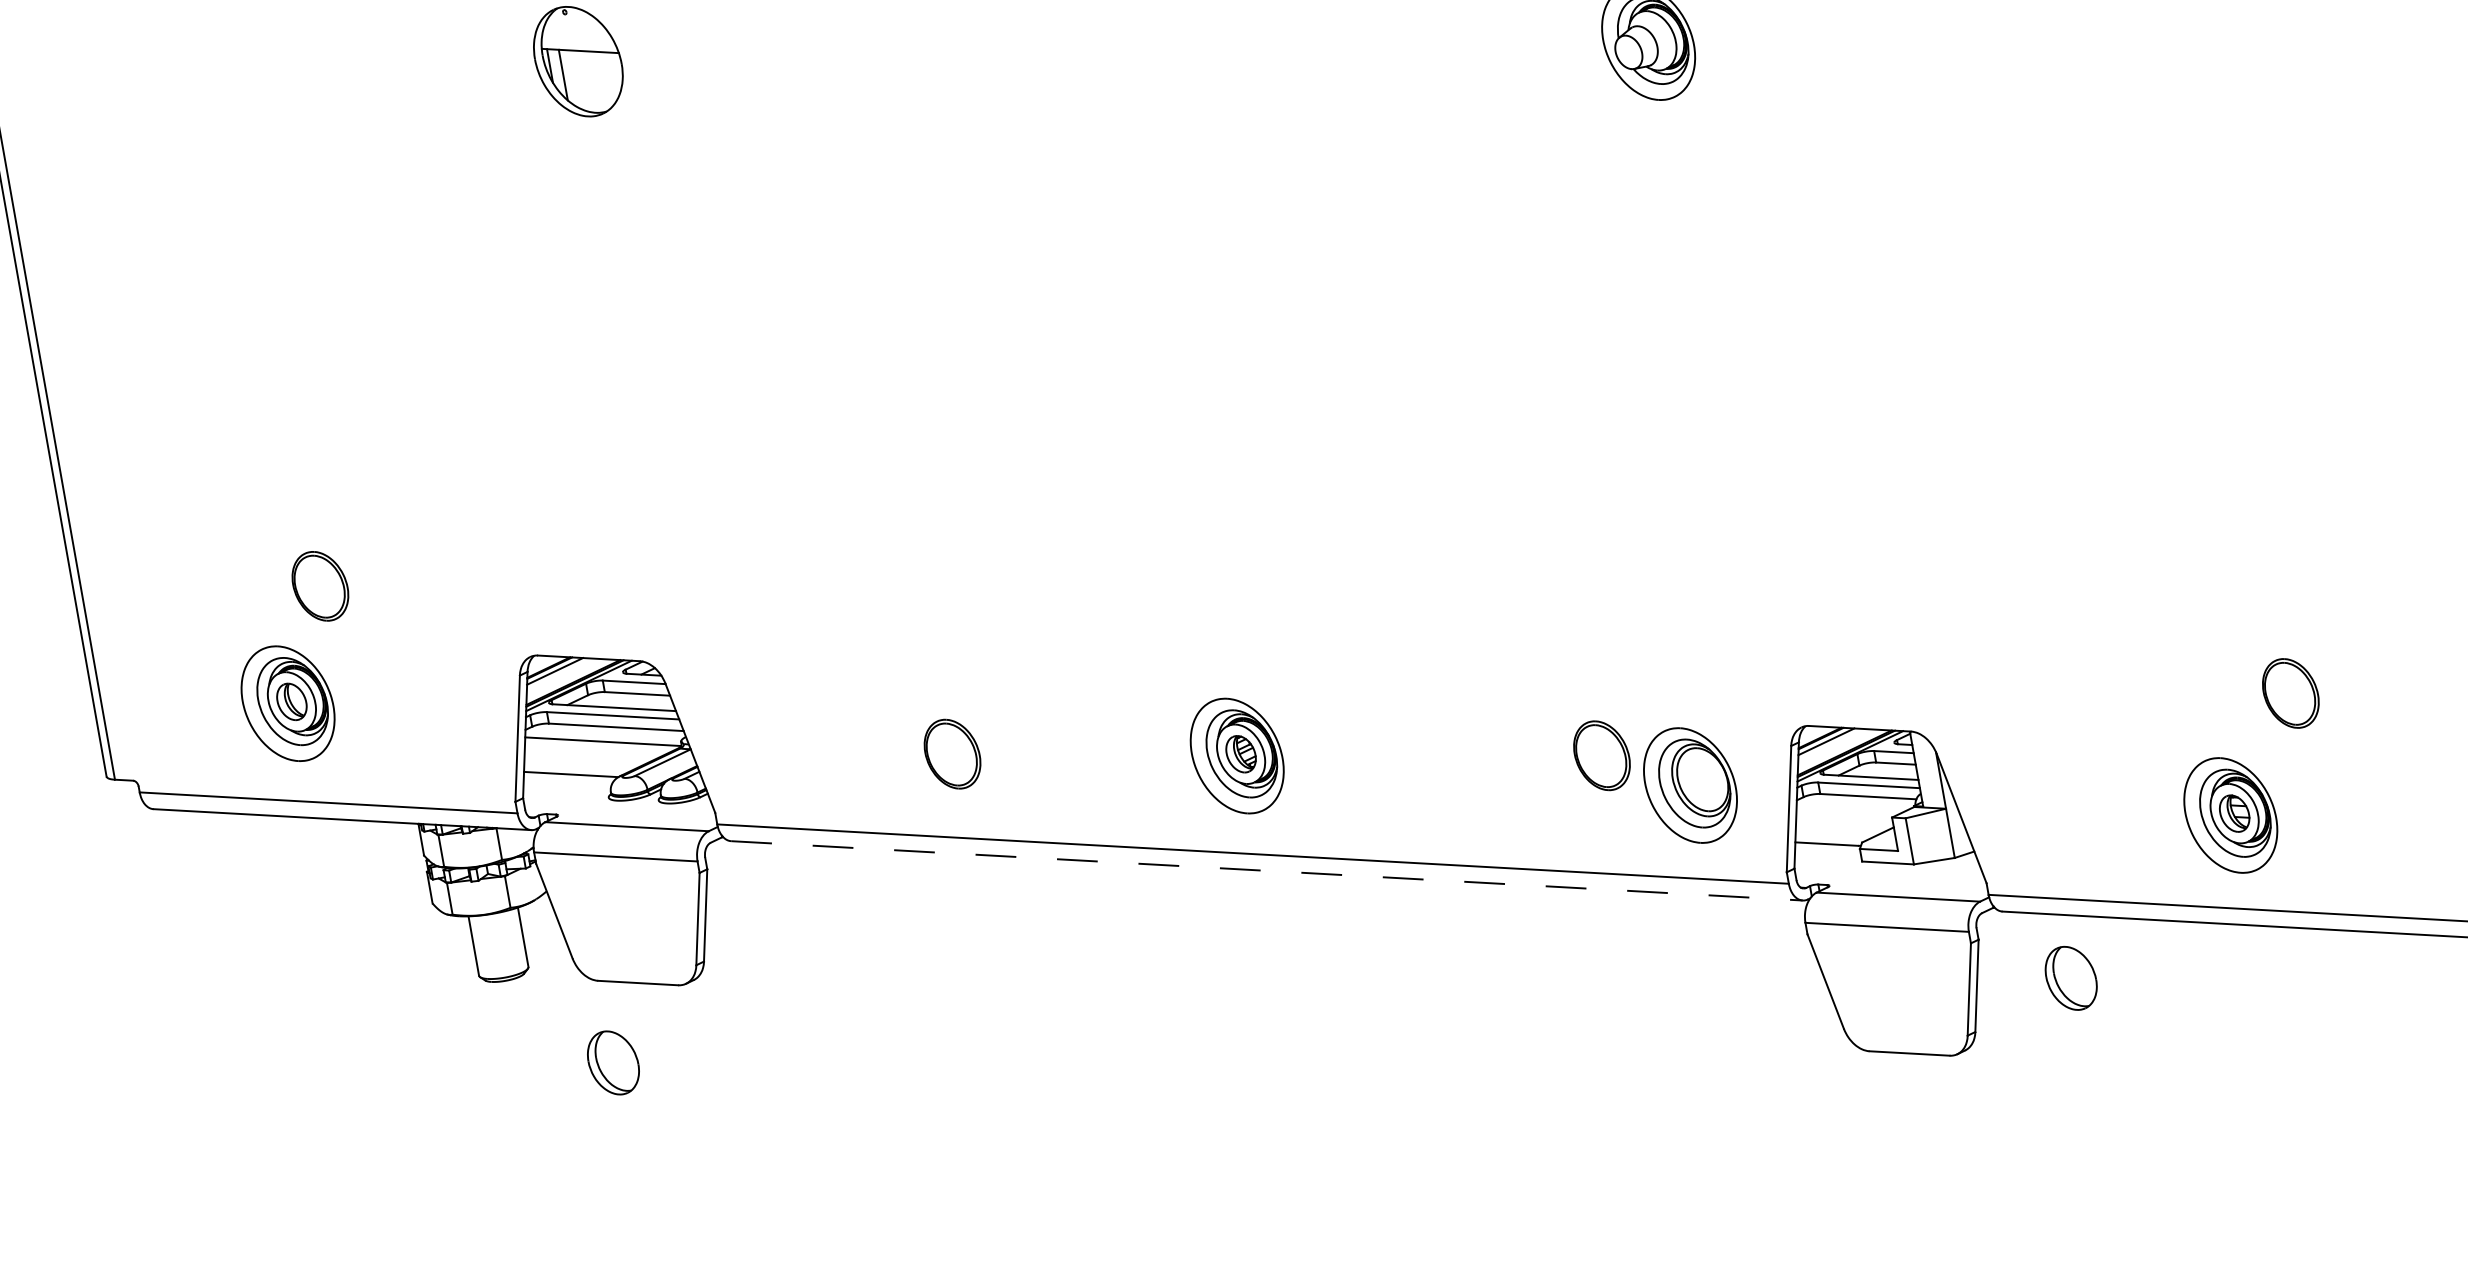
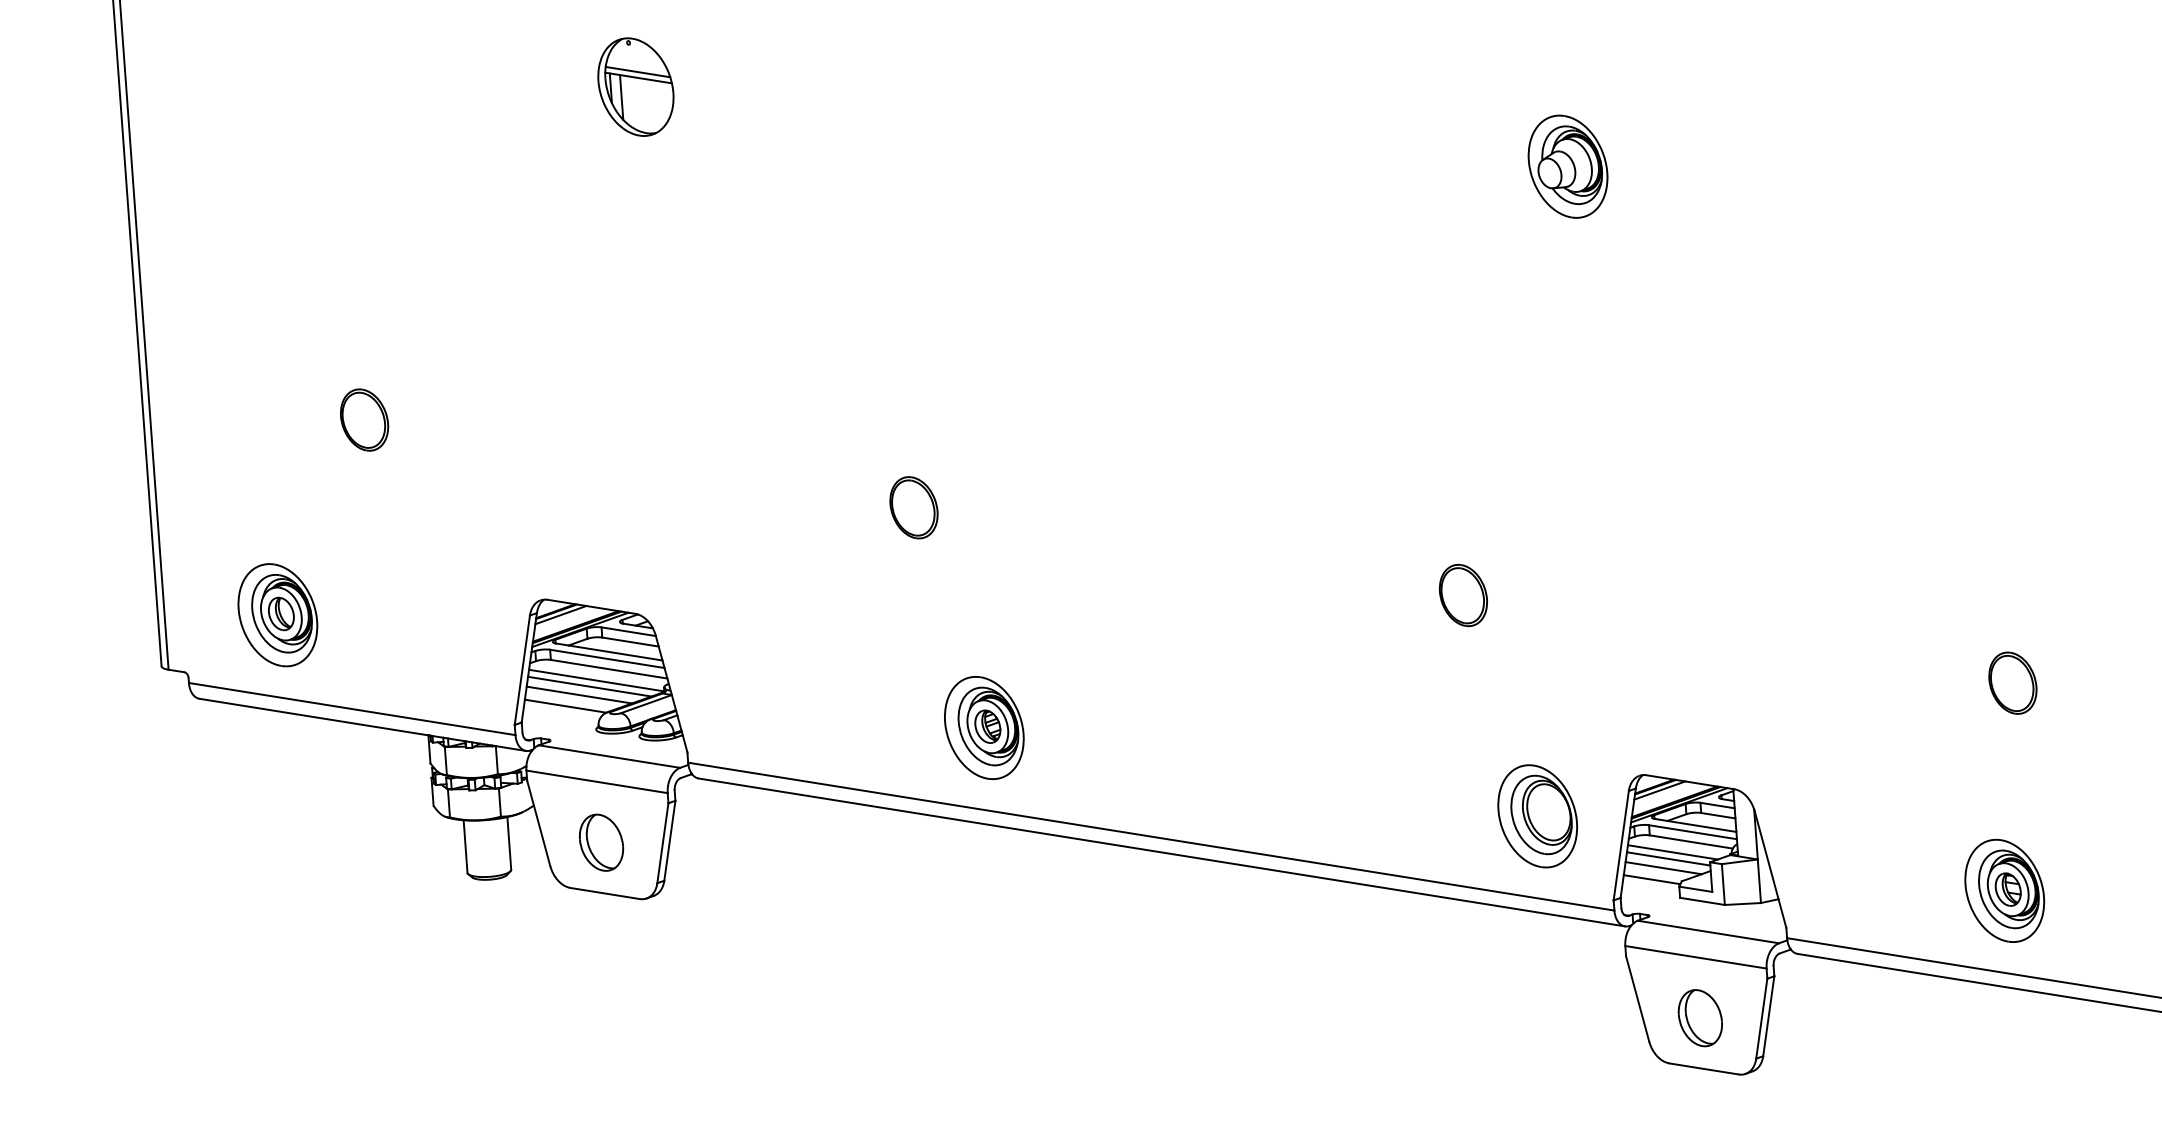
line: (578, 43) -> (637, 71), added
part: (320, 585) -> (364, 419), moved
part: (2290, 692) -> (2012, 682), moved
part: (287, 704) -> (277, 615), moved
line: (596, 749) -> (589, 686), added
part: (951, 753) -> (913, 507), moved
part: (1237, 755) -> (984, 727), moved
part: (1600, 755) -> (1462, 595), moved
line: (585, 759) -> (579, 694), added
line: (1848, 810) -> (1672, 852), added
line: (1844, 818) -> (1668, 858), added
line: (1839, 830) -> (1663, 868), added
line: (1266, 870) -> (1161, 852), dashed -> solid
part: (2070, 978) -> (1699, 1018), moved
part: (613, 1062) -> (601, 842), moved

